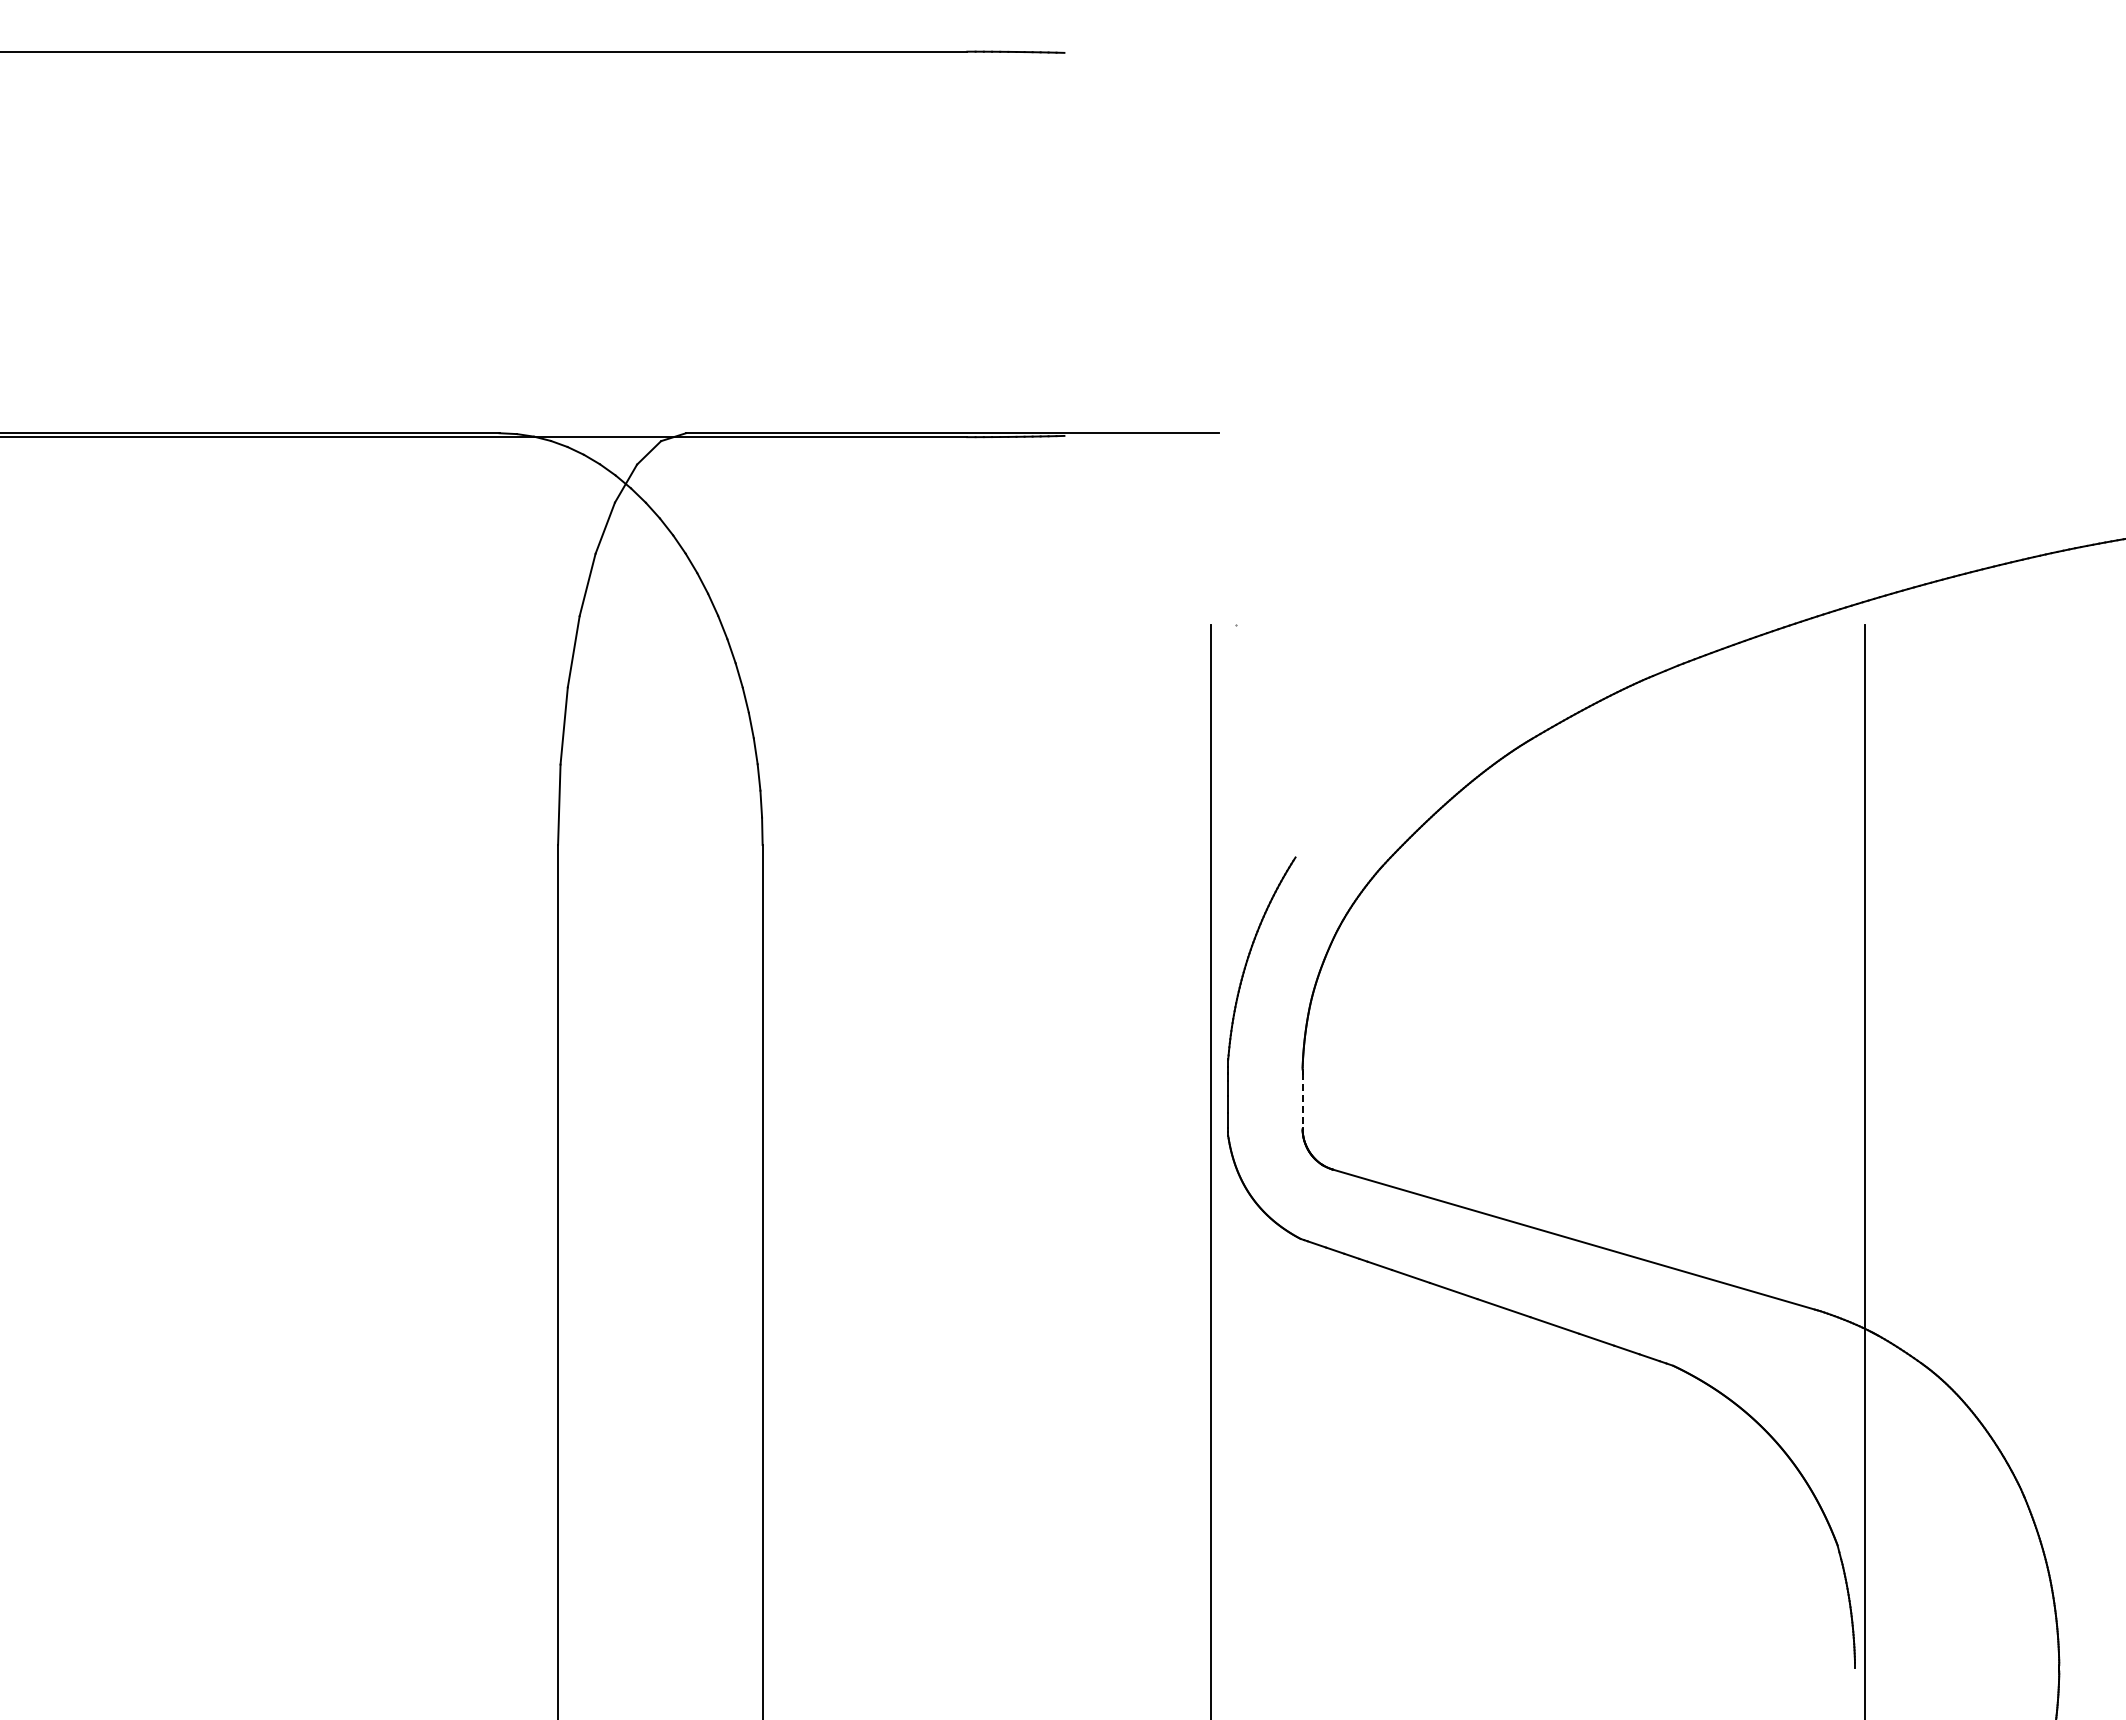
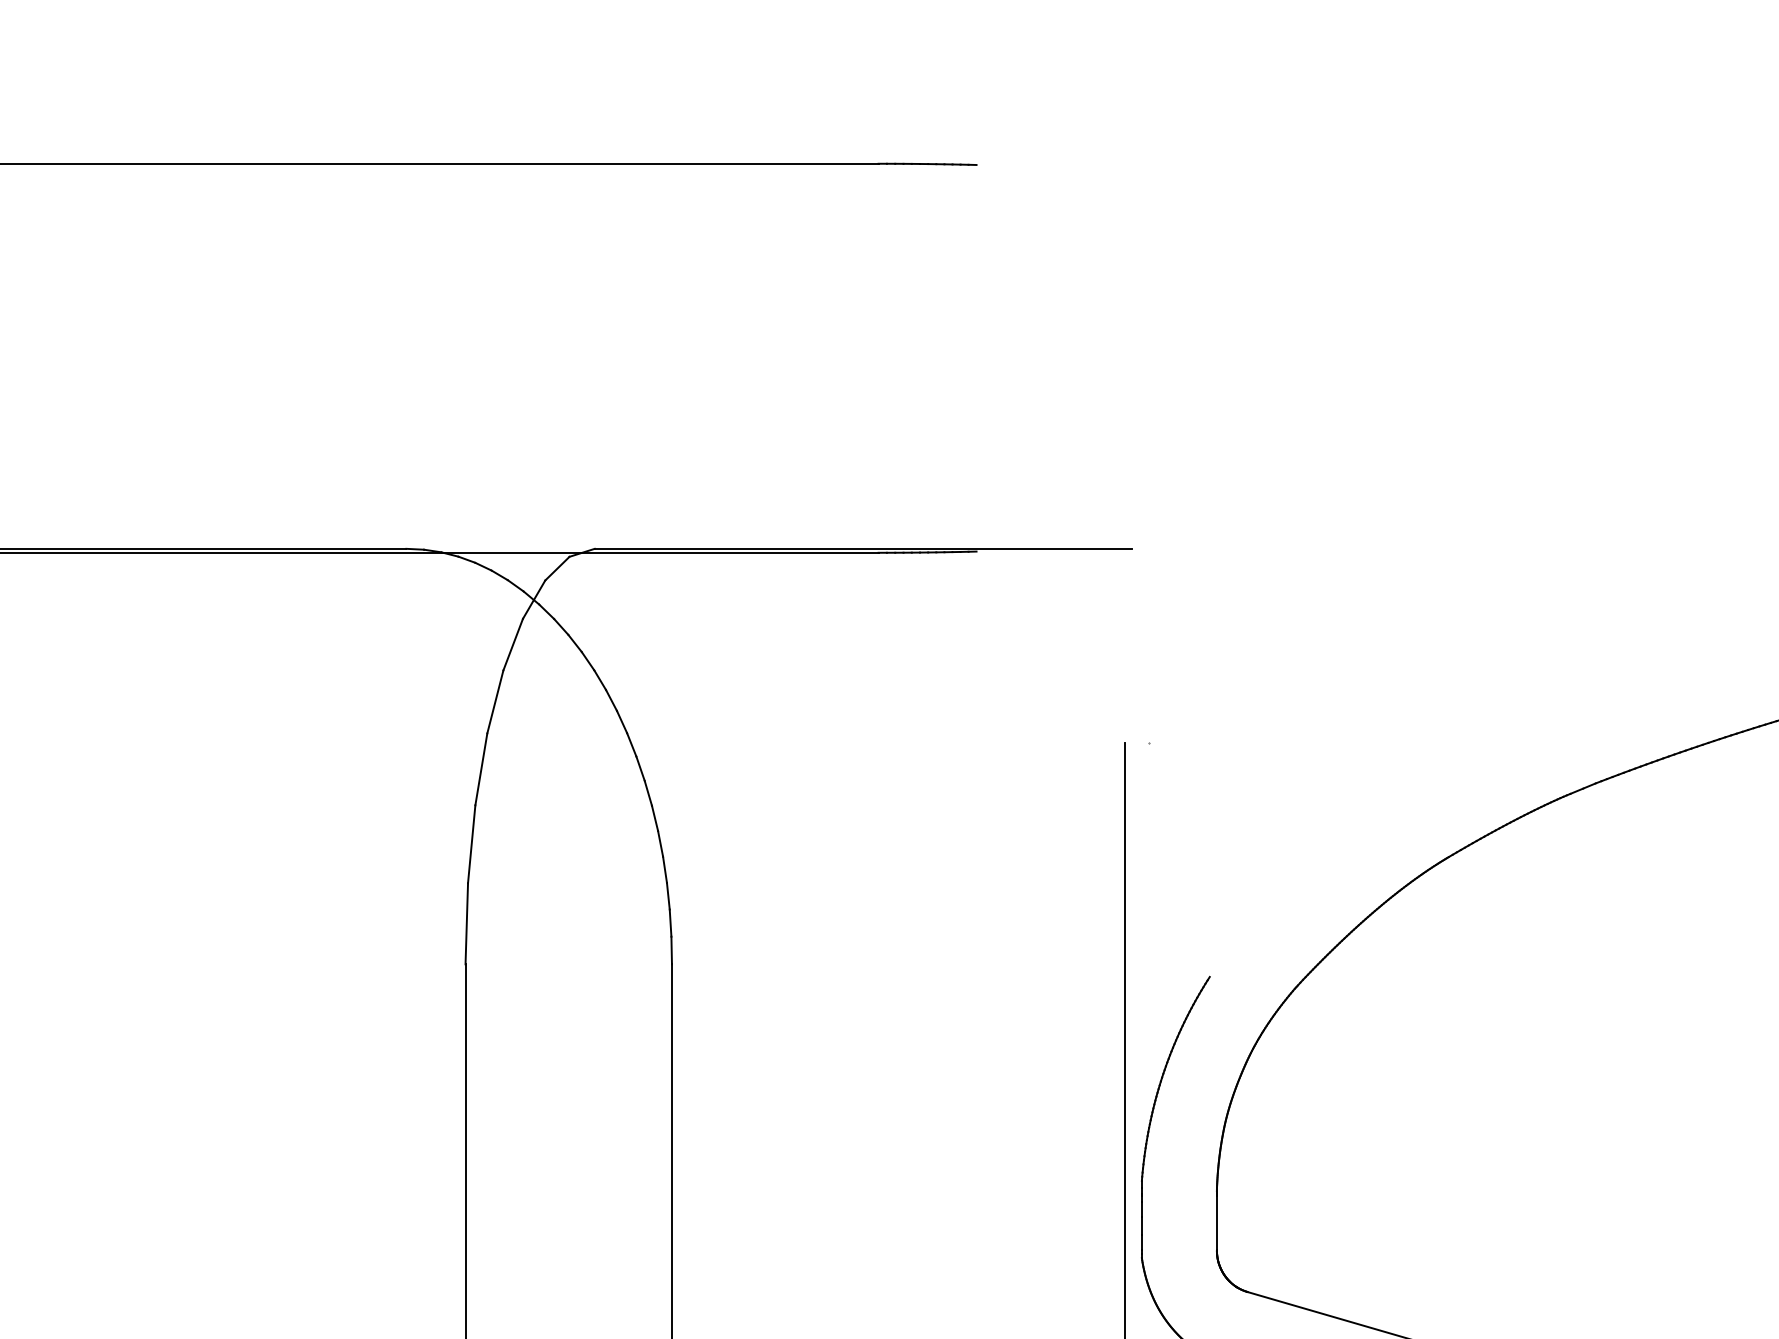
line: (1302, 1100) -> (1216, 1222), dashed -> solid

